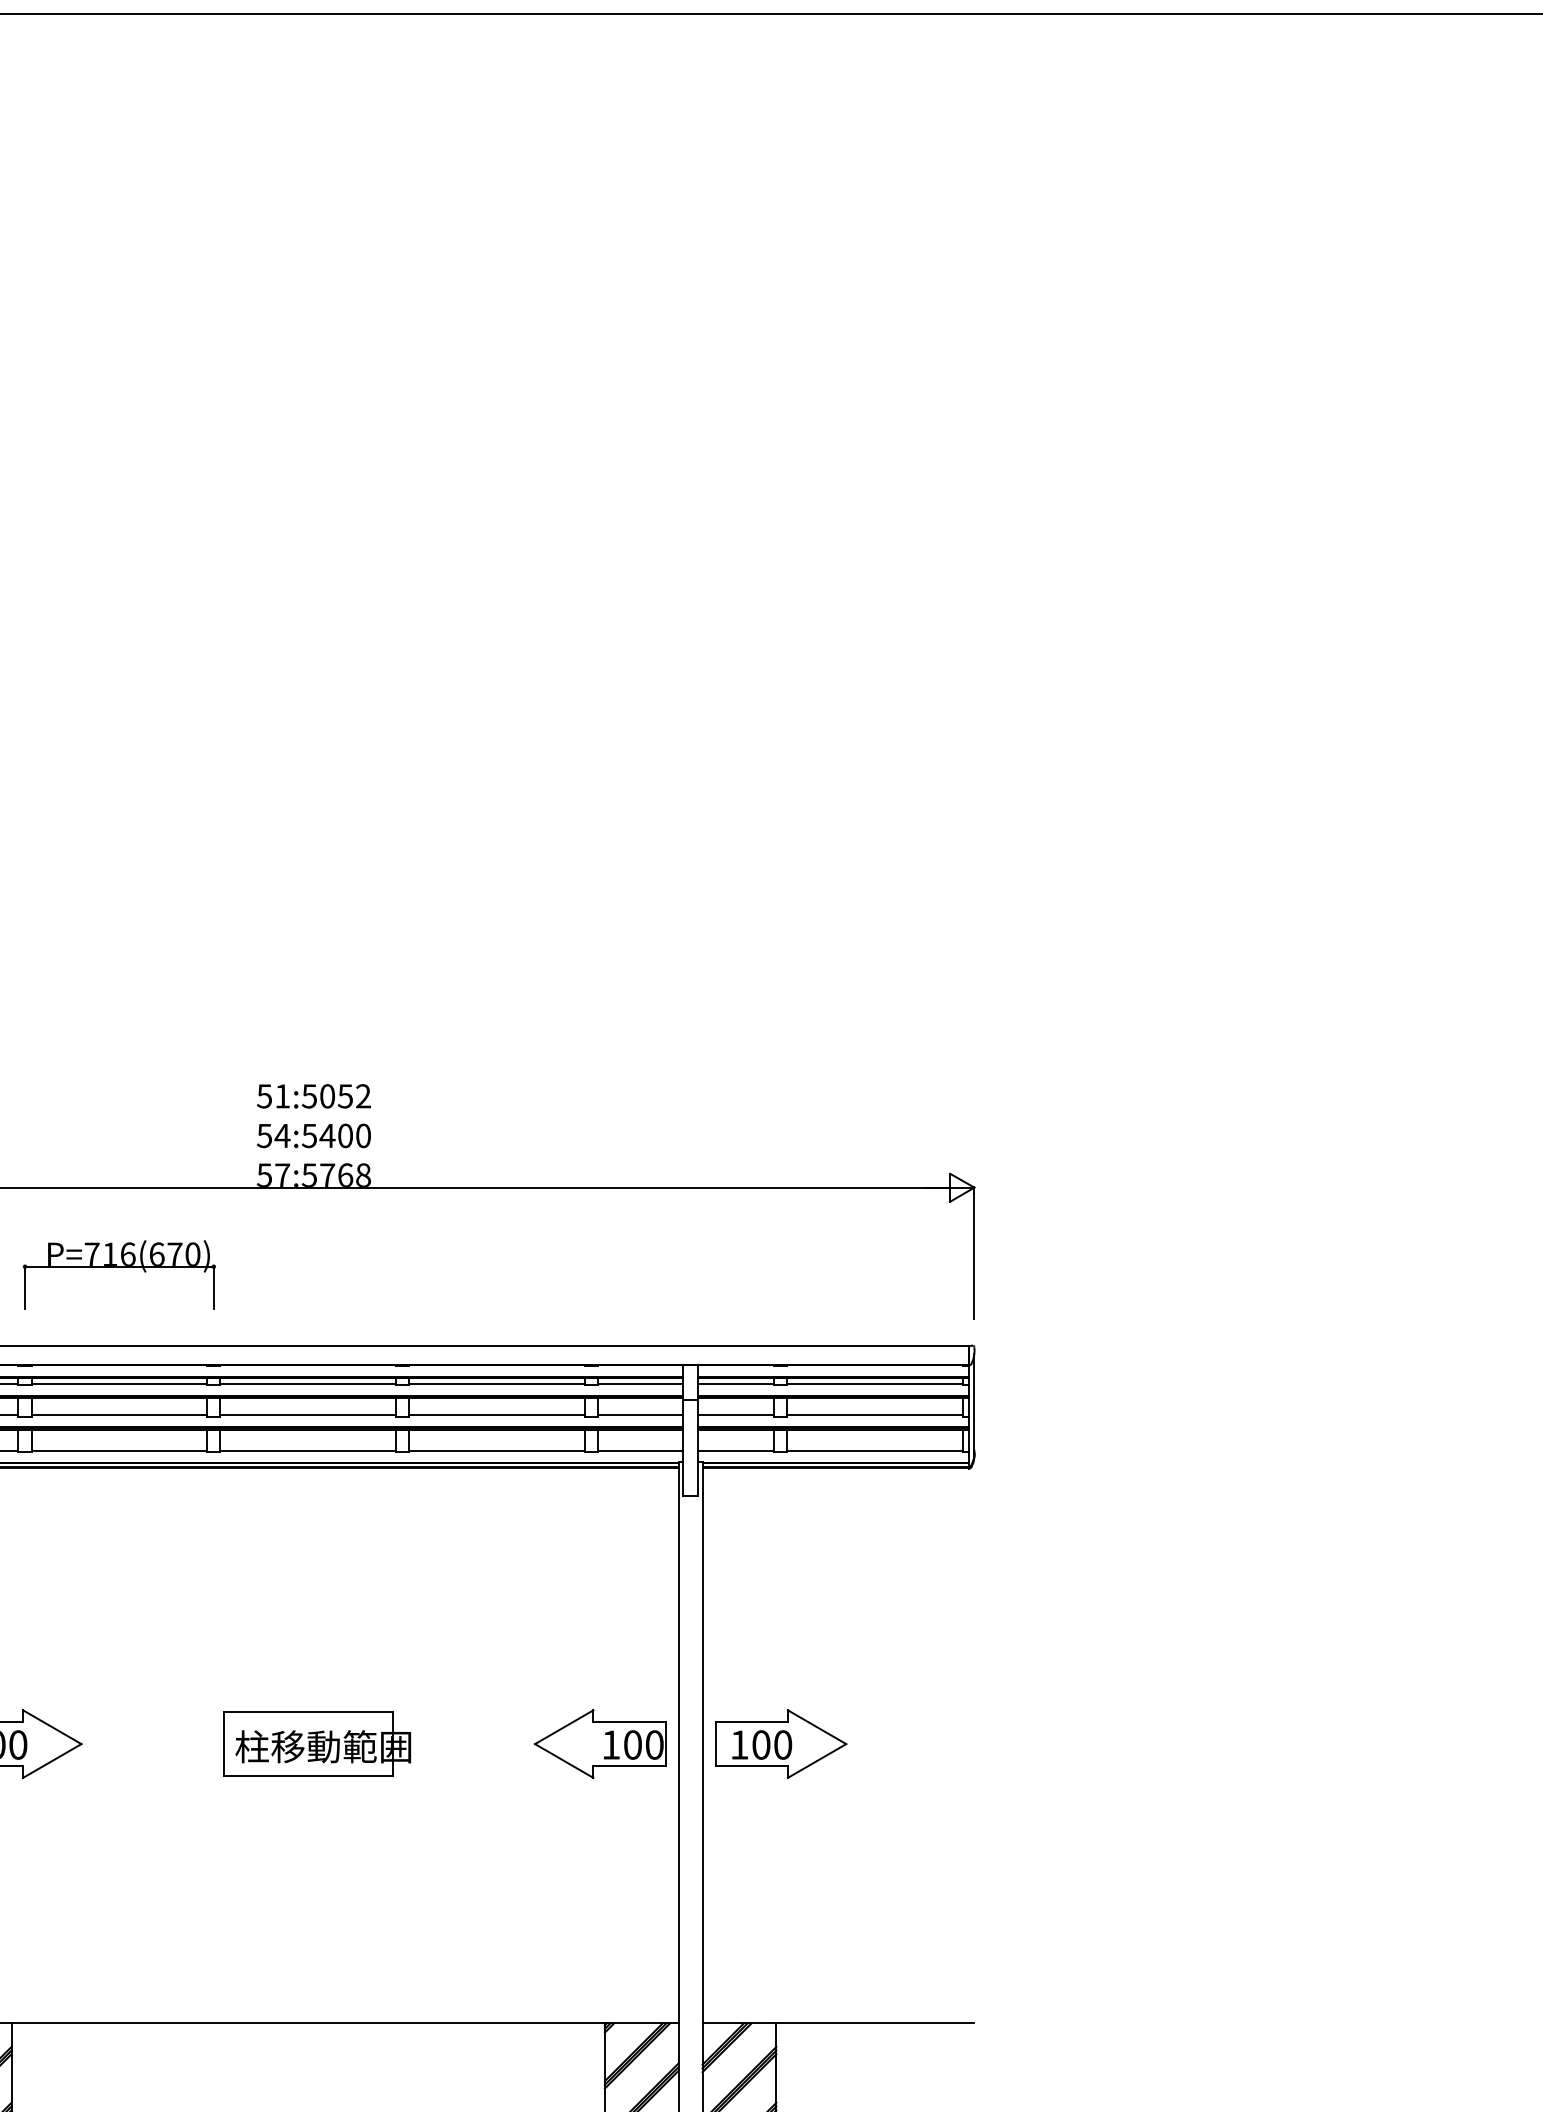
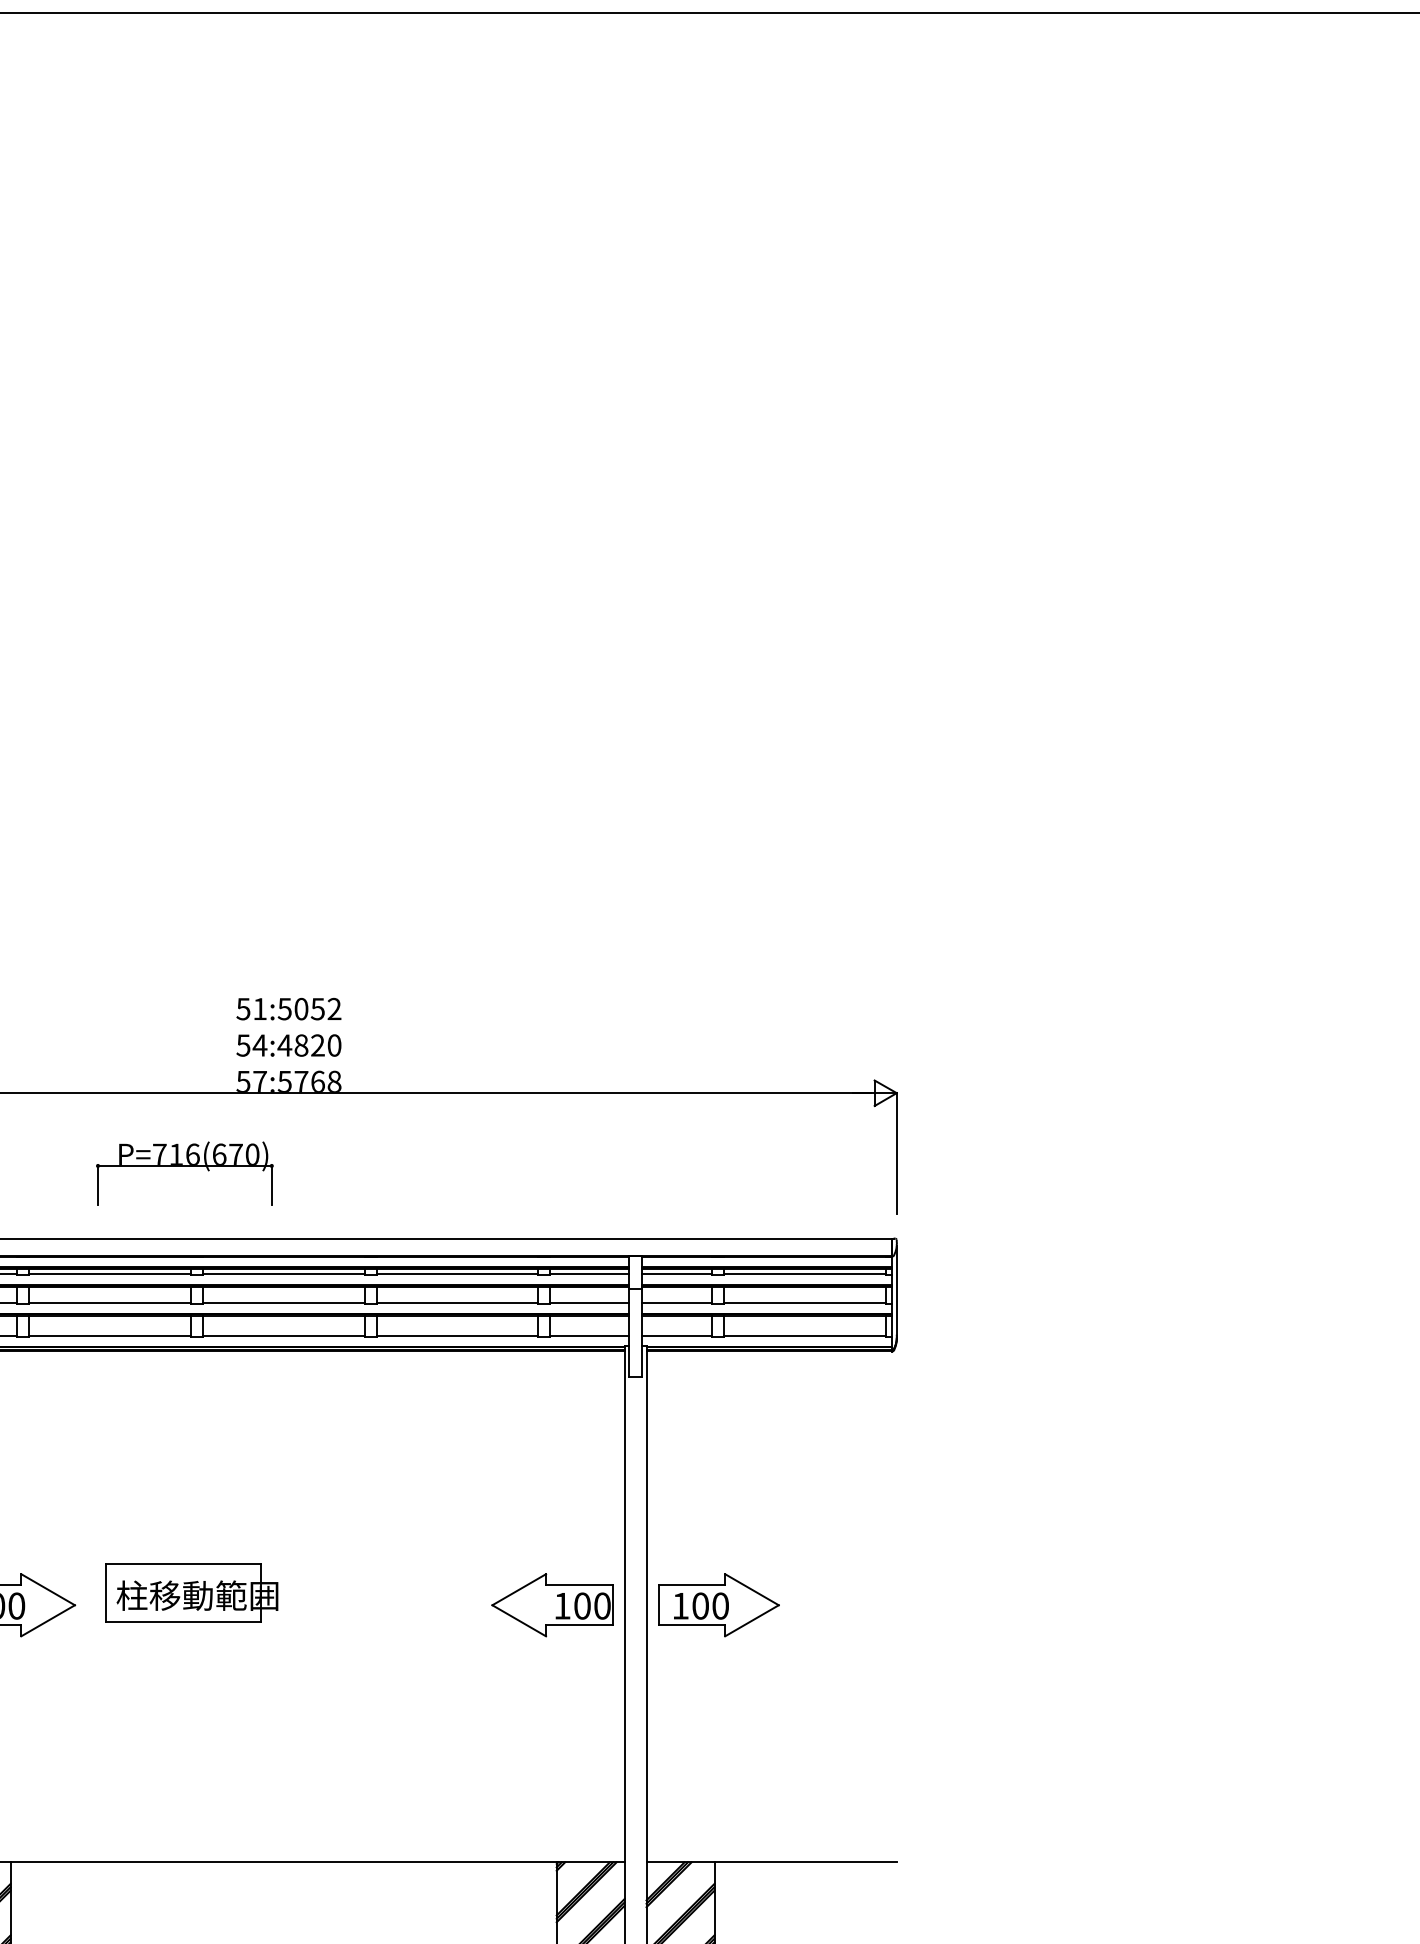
text: (326, 1135) -> (300, 1045), 54:5400 -> 54:4820
part: (118, 1267) -> (184, 1166), moved
part: (316, 1743) -> (191, 1592), moved

